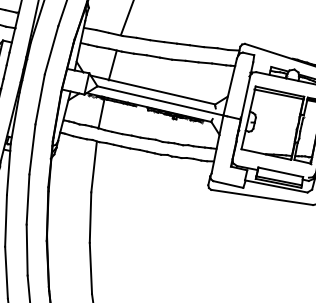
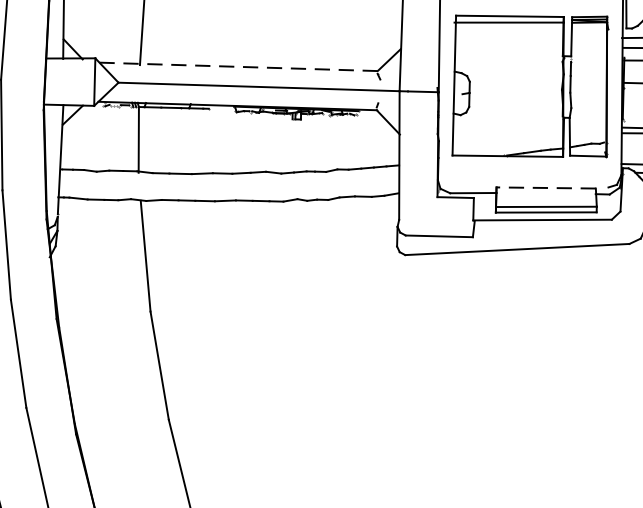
line: (153, 90) -> (239, 67), solid -> dashed
line: (280, 172) -> (545, 188), solid -> dashed

